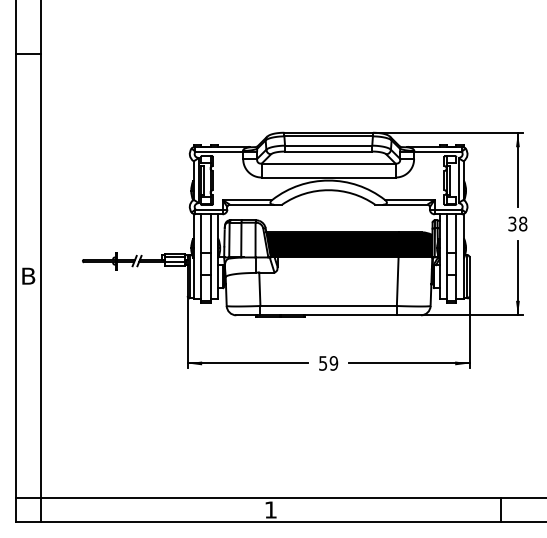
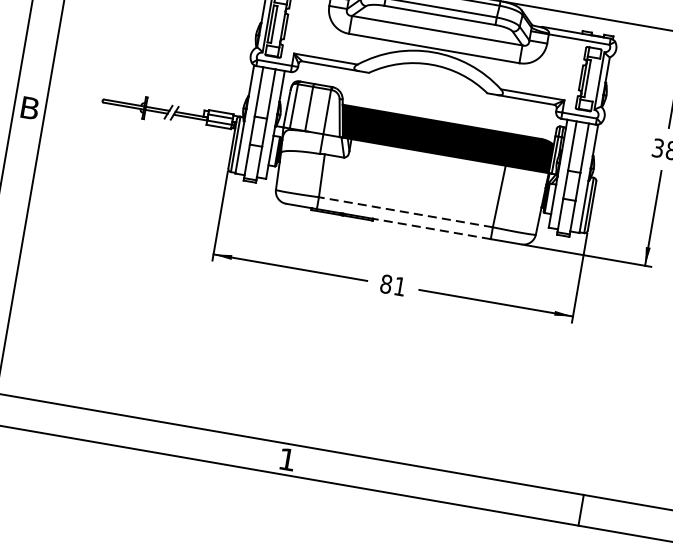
line: (328, 306) -> (405, 212), solid -> dashed
line: (350, 315) -> (431, 229), solid -> dashed
text: (328, 363) -> (393, 285), 59 -> 81

